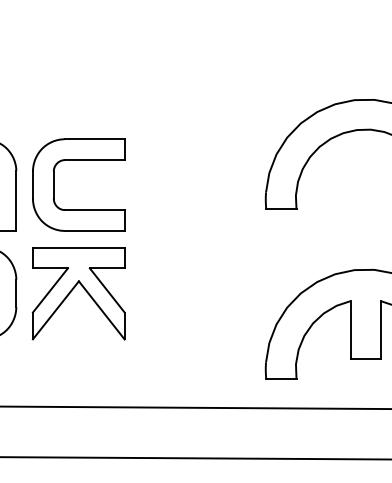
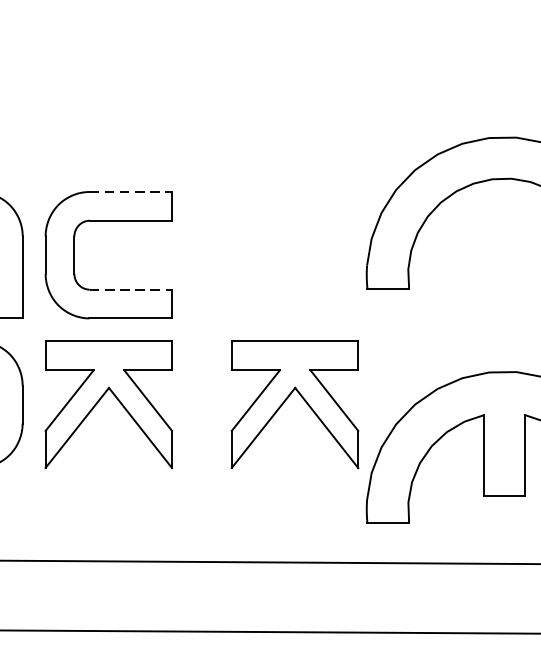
line: (94, 139) -> (130, 192), solid -> dashed
line: (94, 210) -> (130, 290), solid -> dashed
part: (207, 291) -> (286, 401), added

